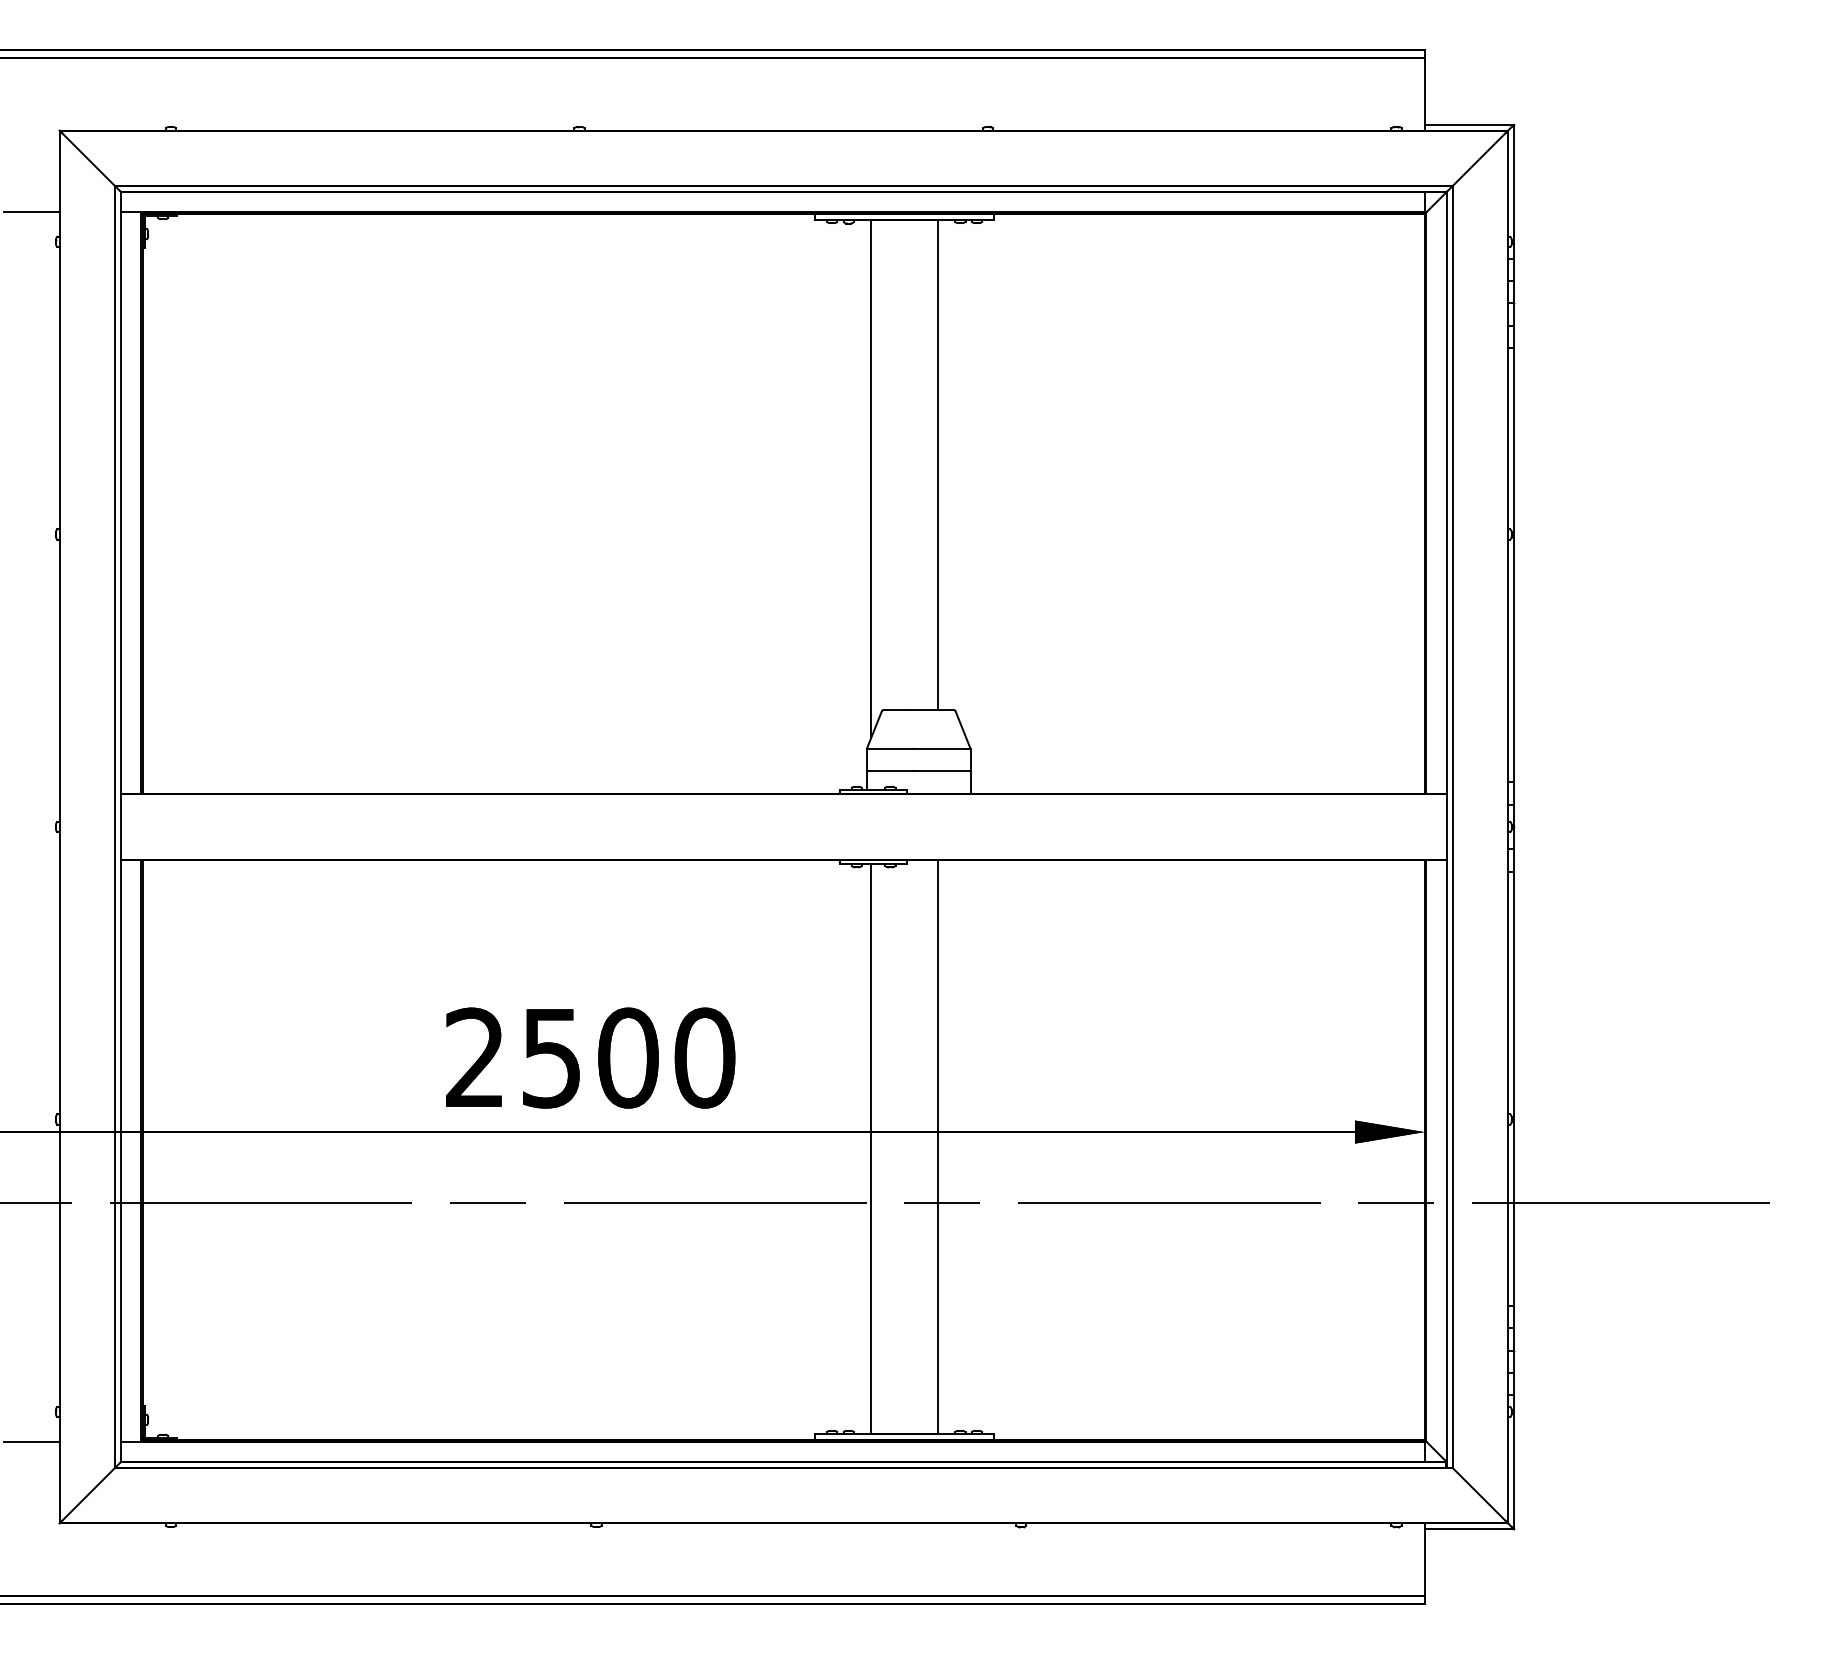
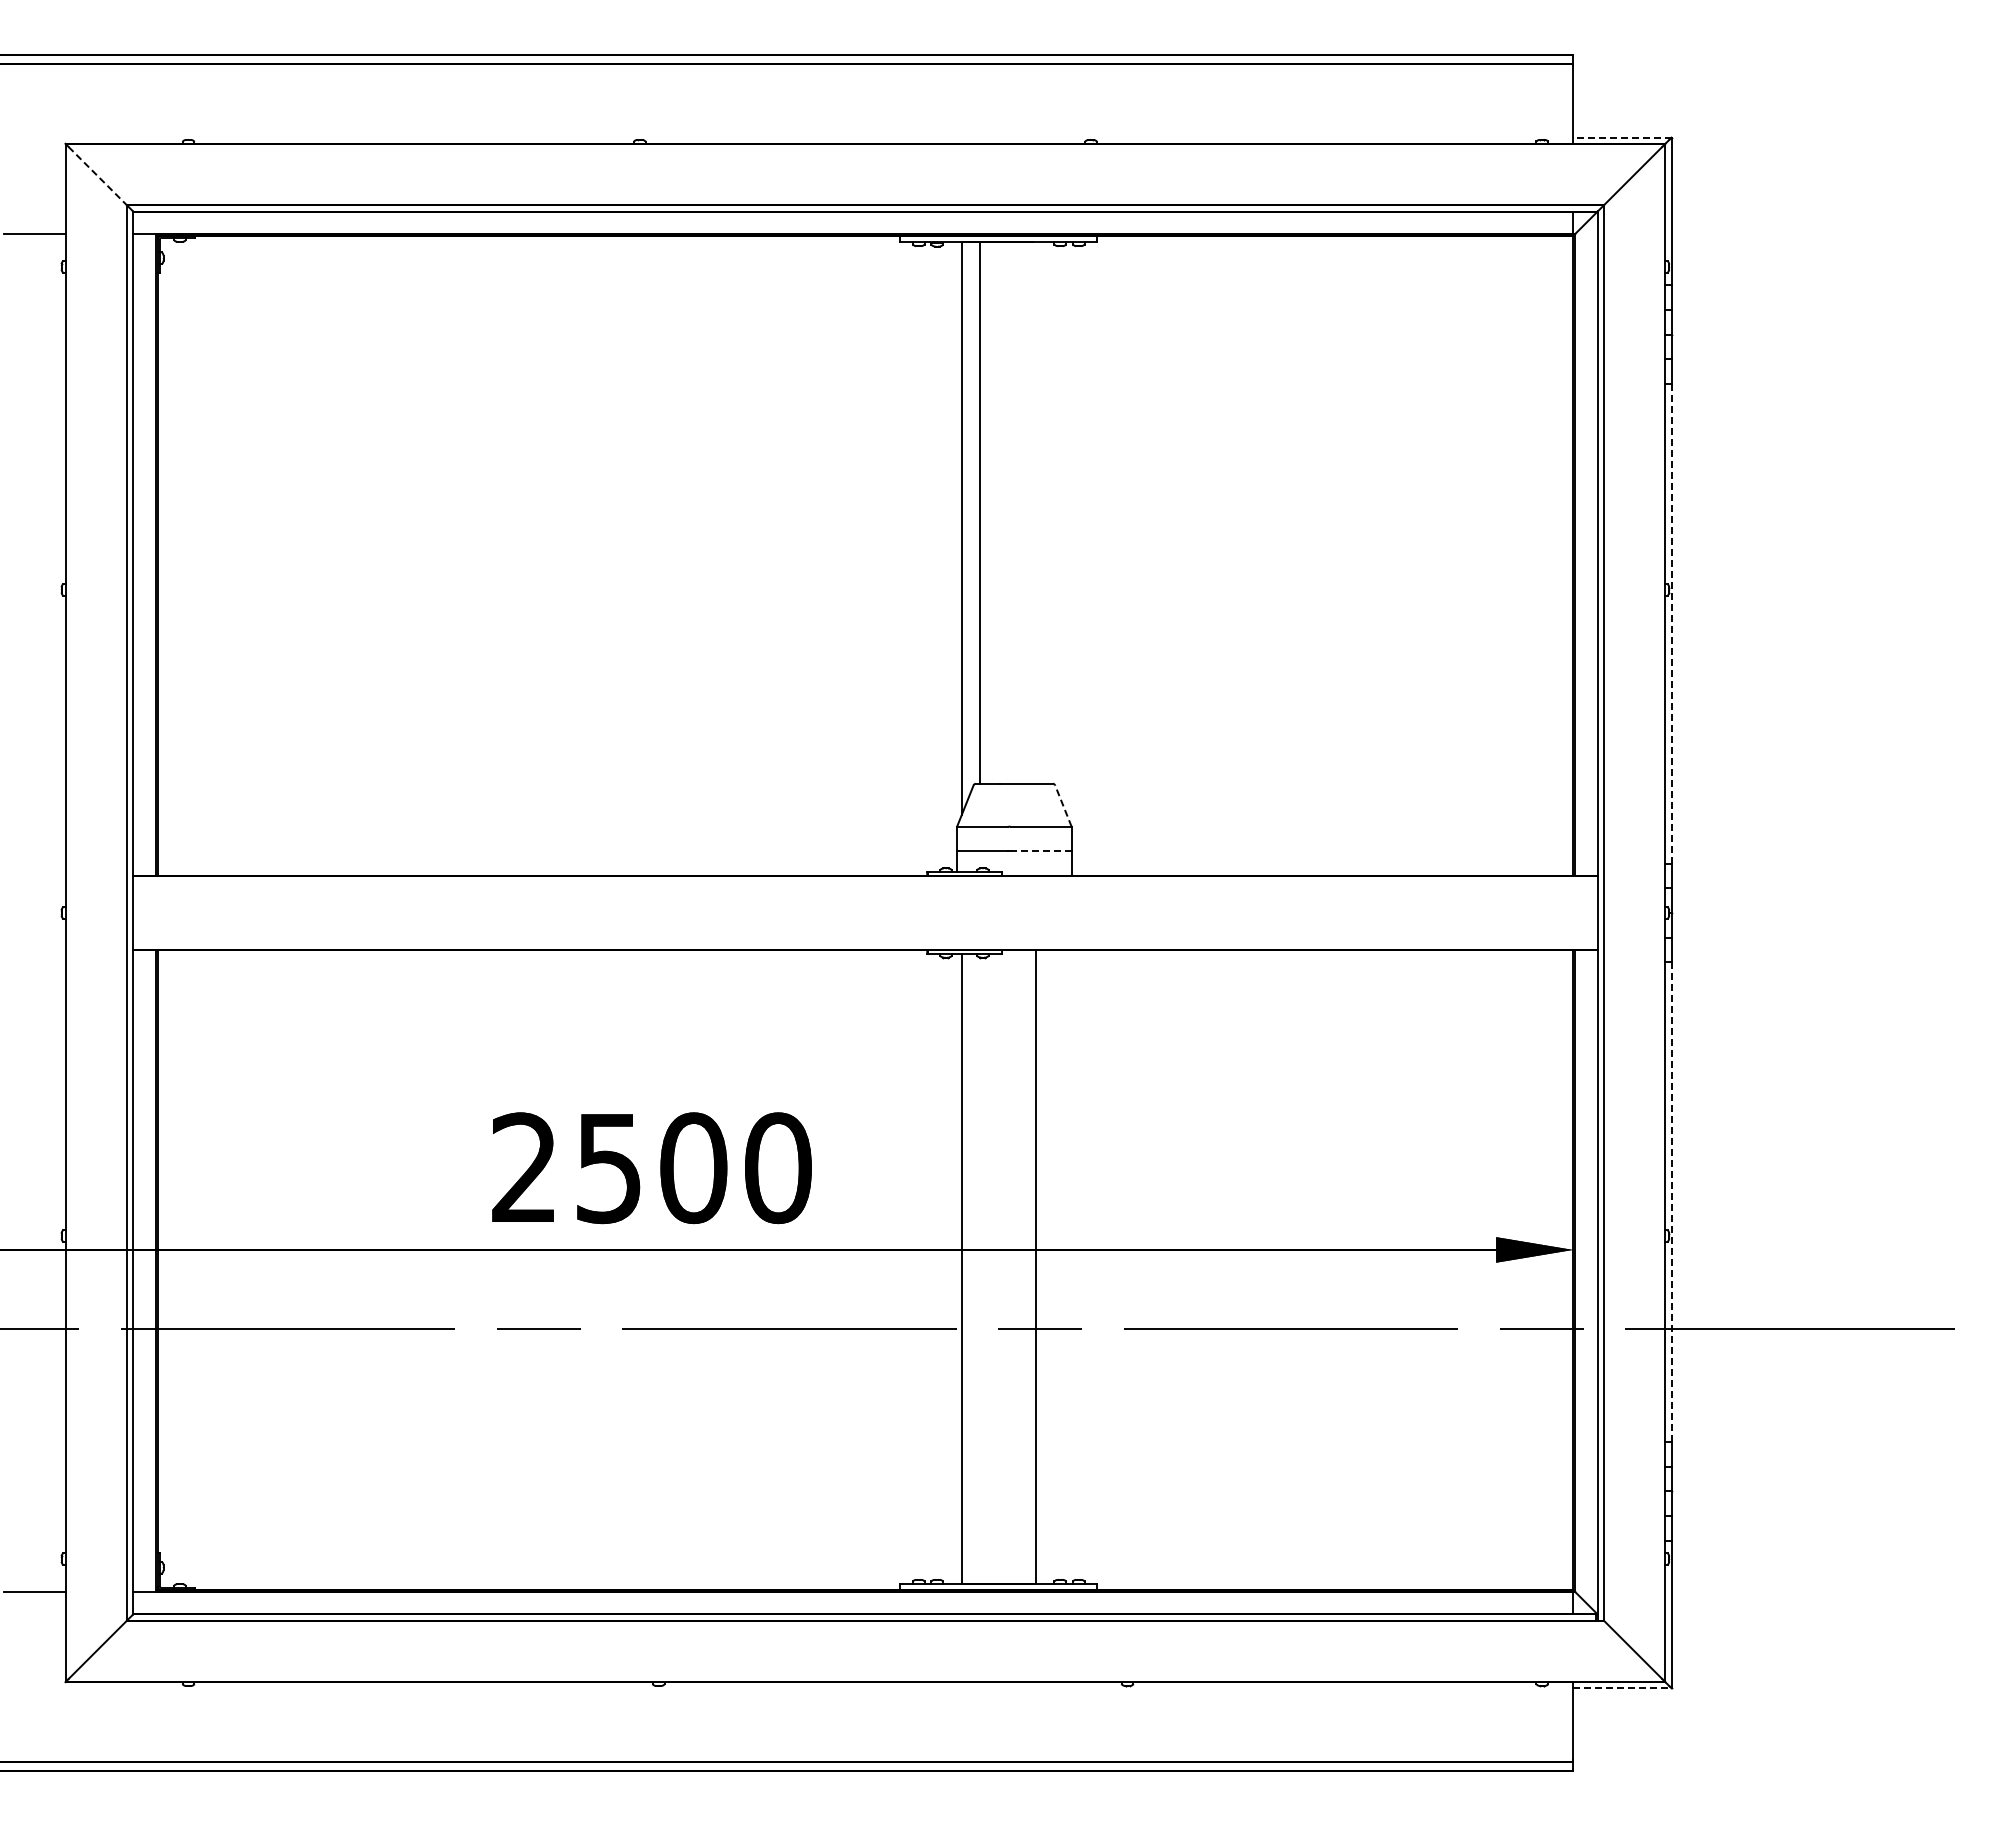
line: (1468, 124) -> (1621, 137), solid -> dashed
line: (89, 160) -> (98, 176), solid -> dashed
line: (937, 464) -> (979, 512), moved
line: (1513, 564) -> (1671, 623), solid -> dashed
line: (963, 729) -> (1063, 805), solid -> dashed
line: (942, 771) -> (1040, 851), solid -> dashed
line: (1513, 1089) -> (1671, 1202), solid -> dashed
line: (1469, 1529) -> (1622, 1688), solid -> dashed

